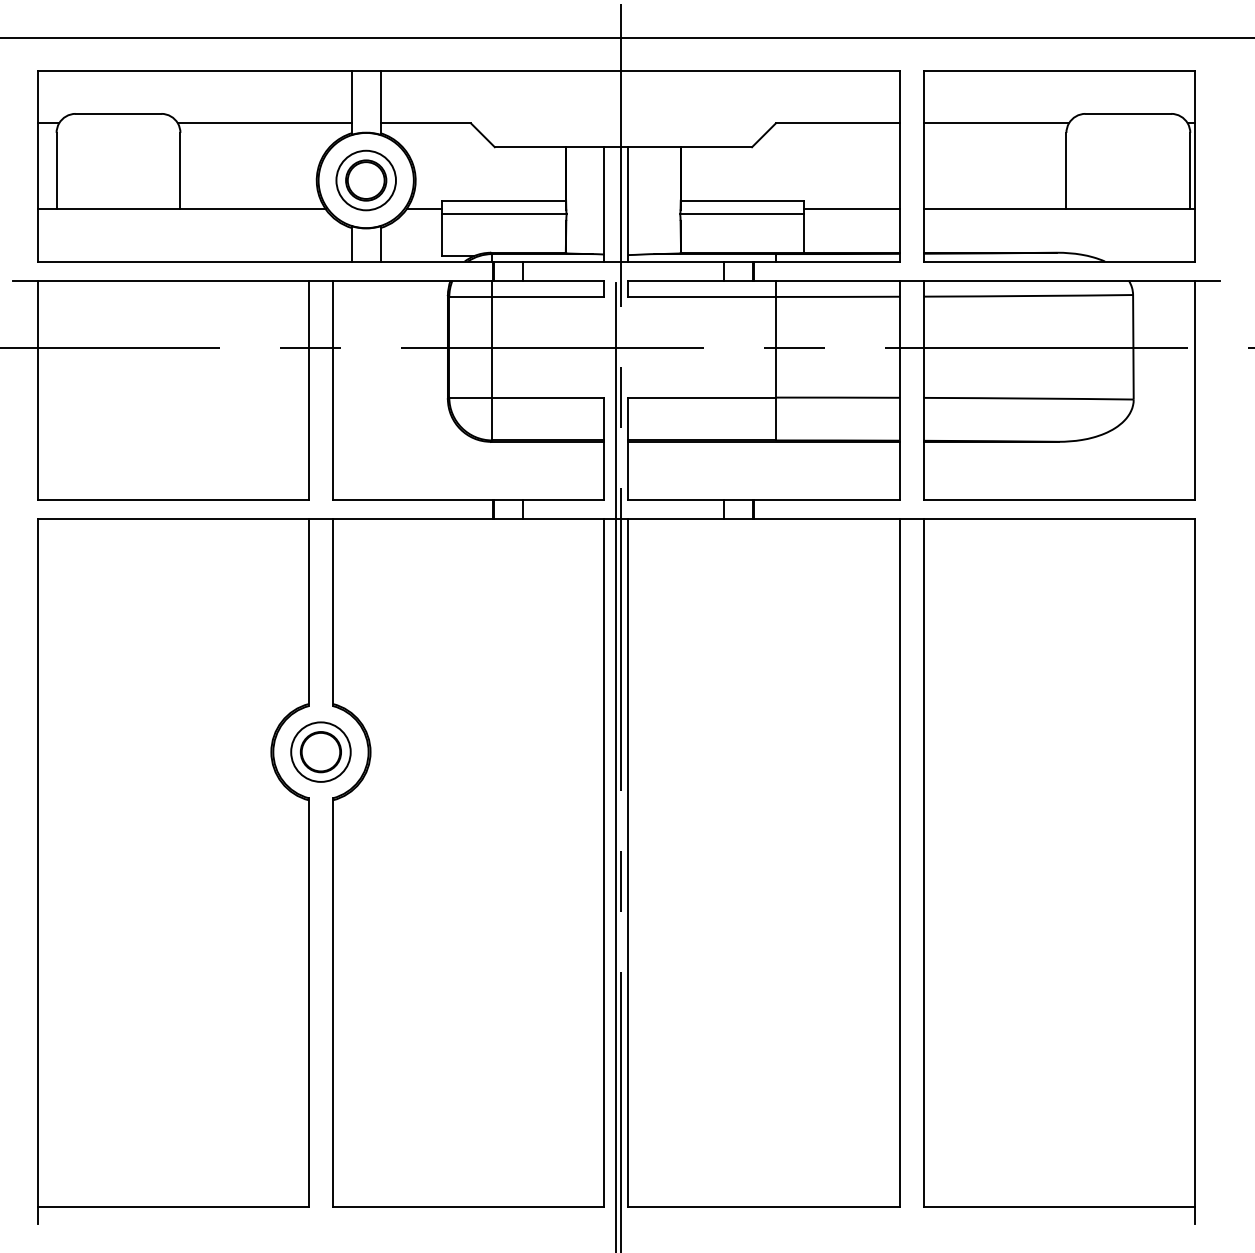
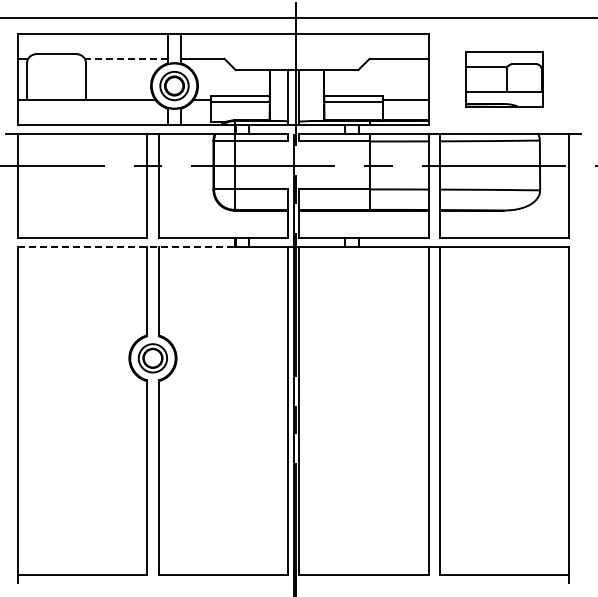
line: (263, 122) -> (125, 58), solid -> dashed
part: (1058, 166) -> (504, 79), size x0.6
line: (265, 519) -> (126, 247), solid -> dashed

